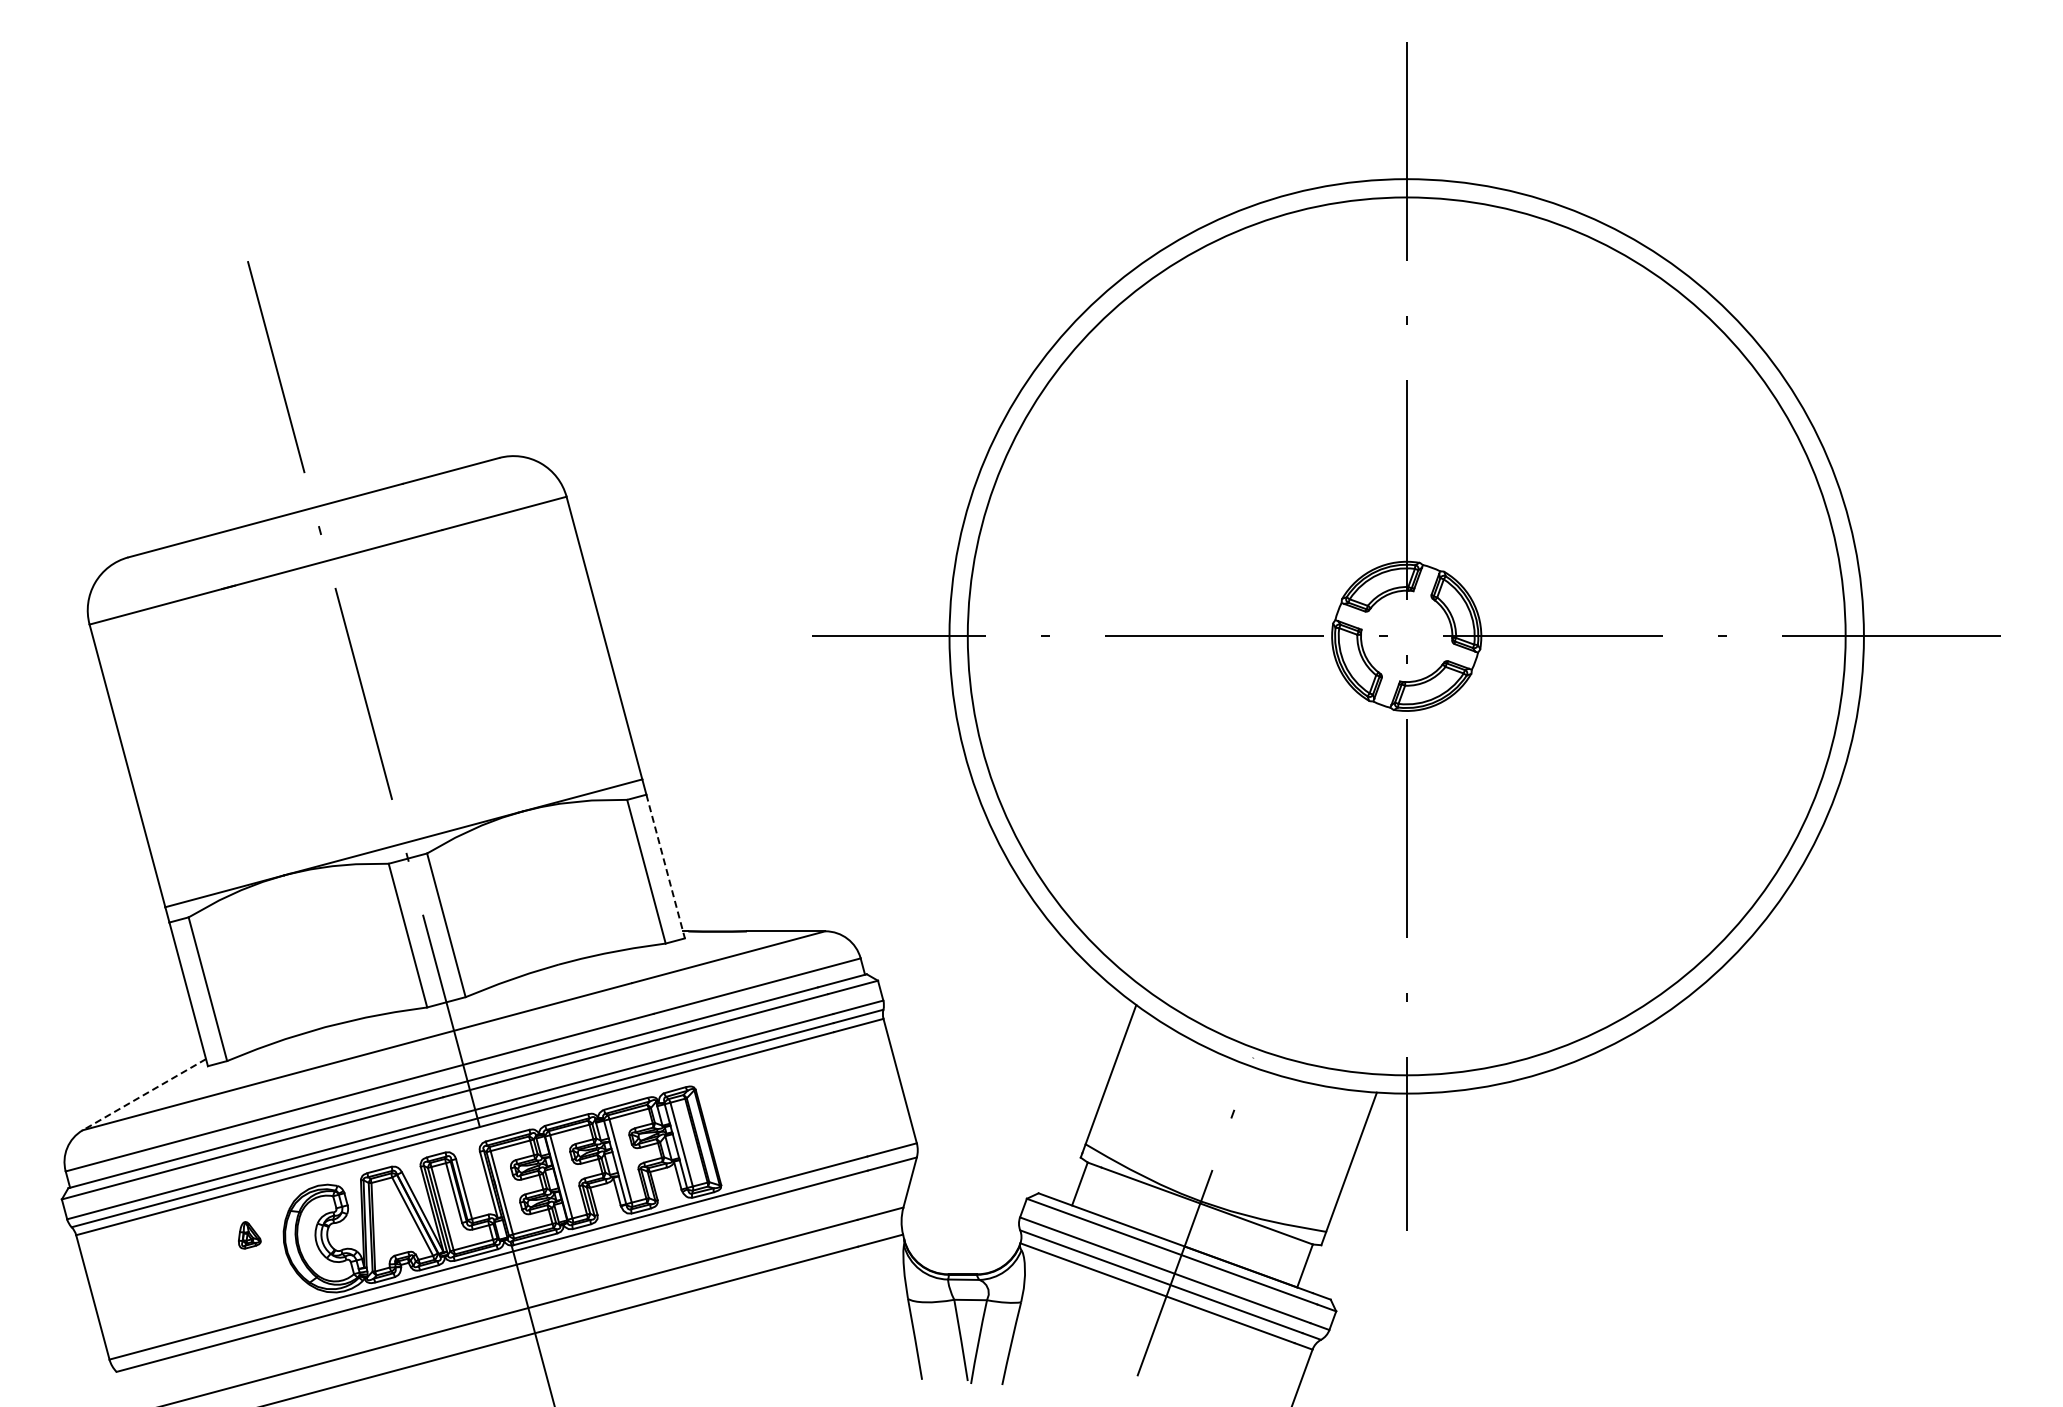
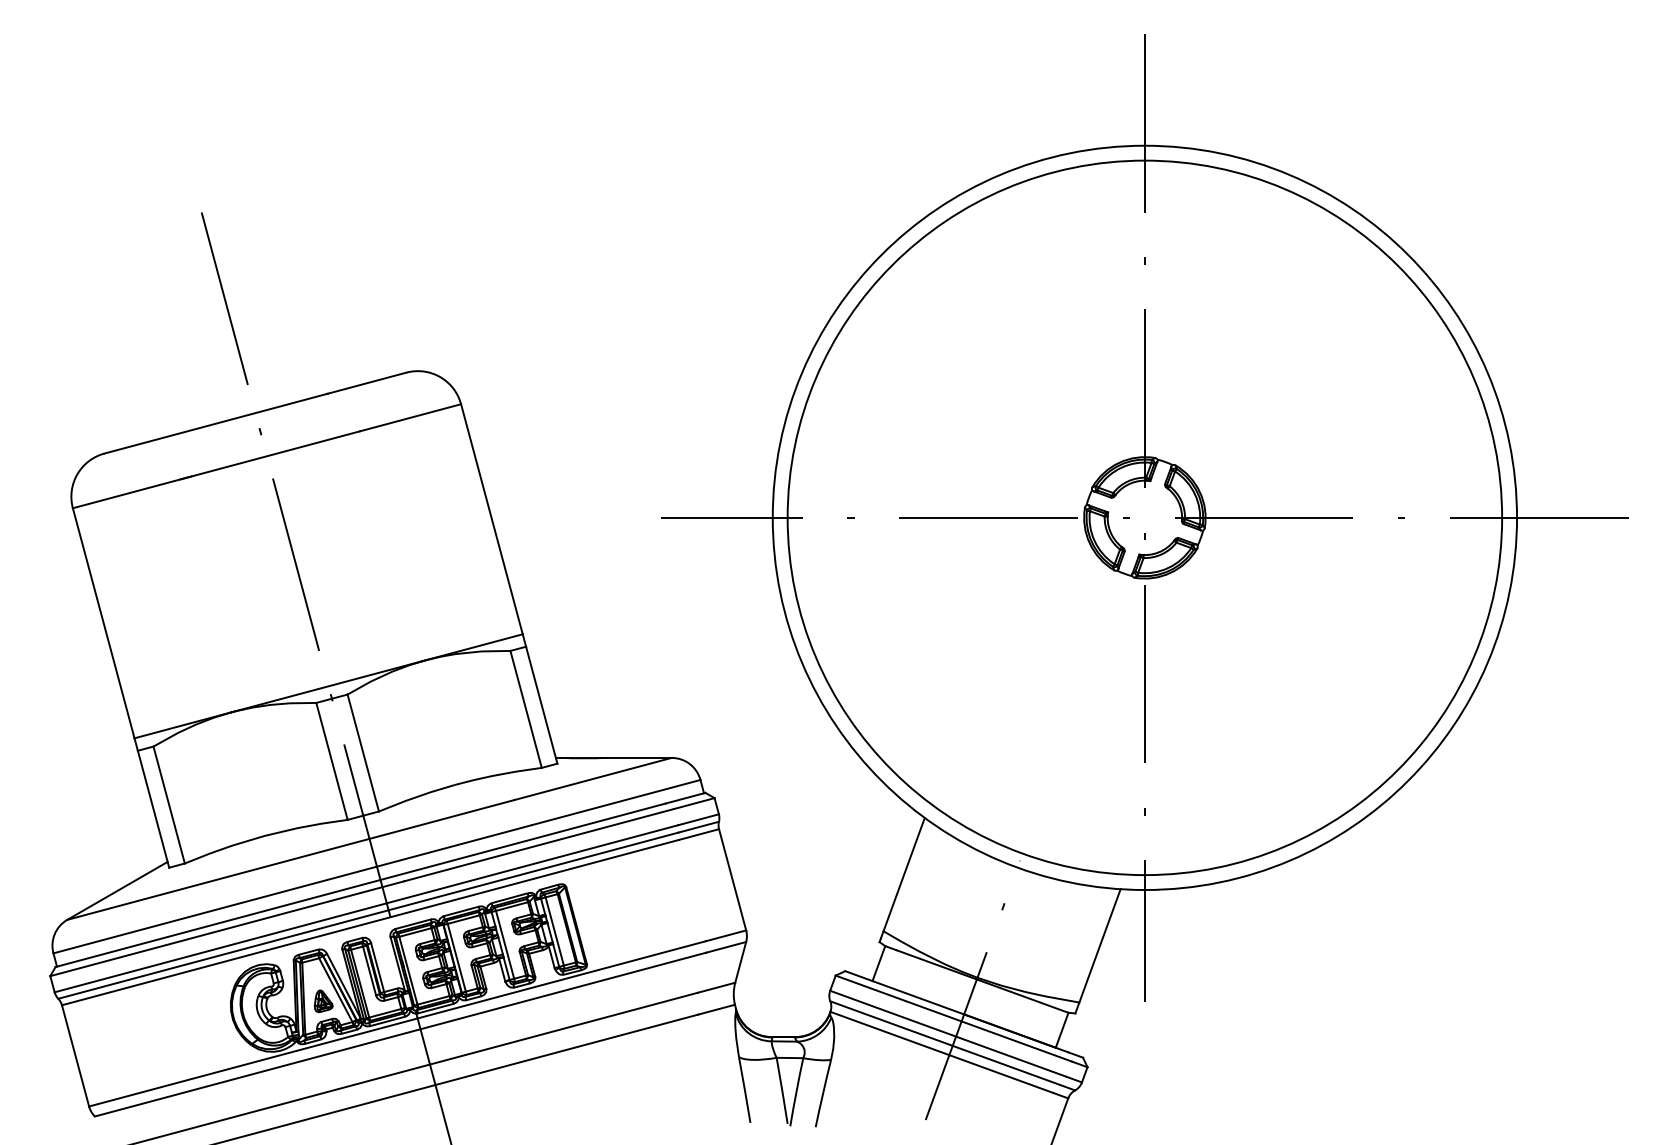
line: (665, 867) -> (541, 705), dashed -> solid
line: (143, 1094) -> (116, 890), dashed -> solid
part: (249, 1235) -> (323, 1001), moved

